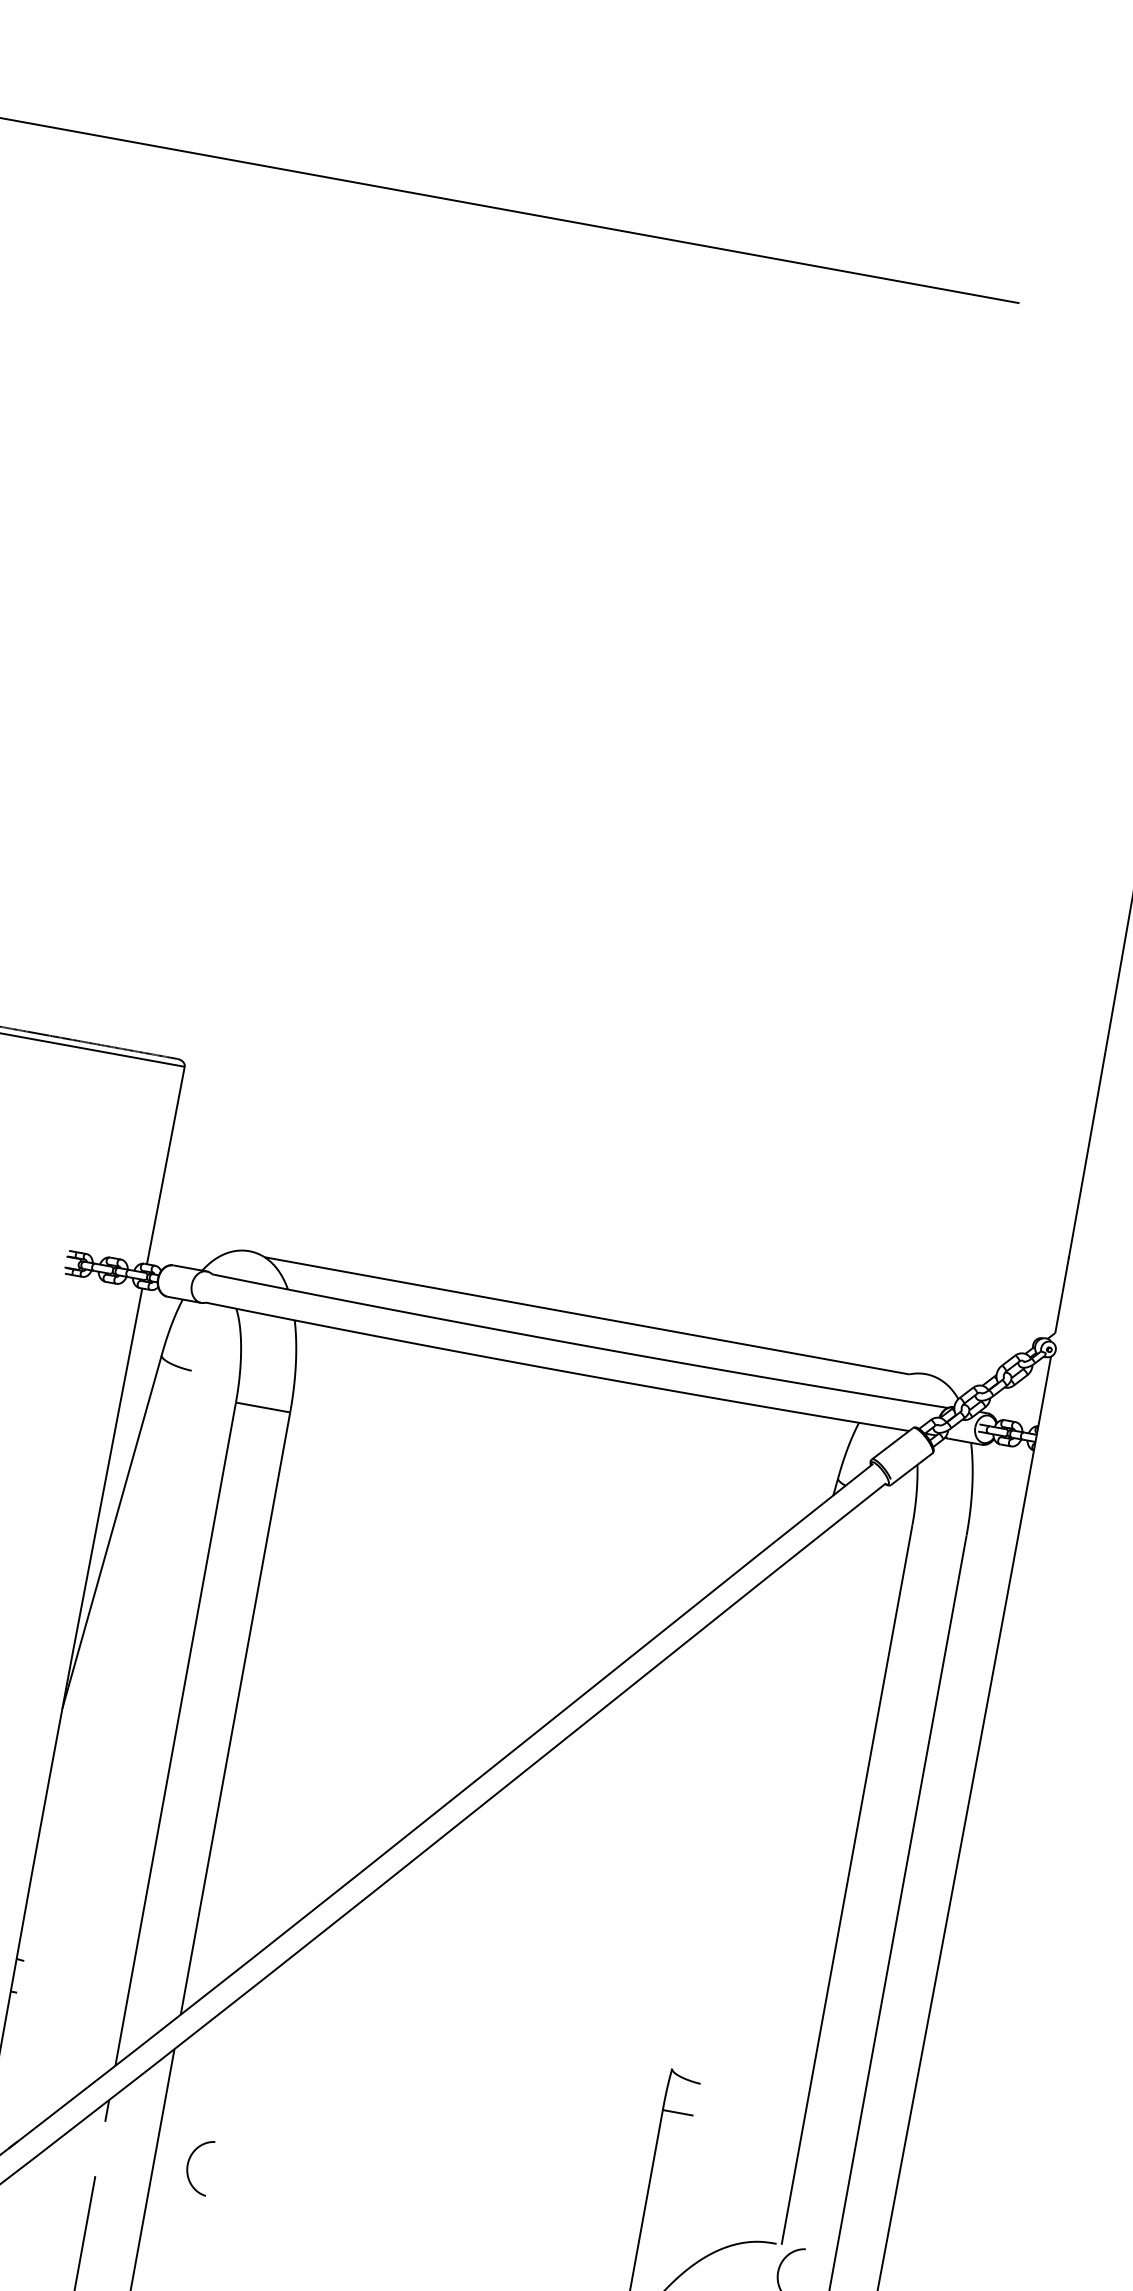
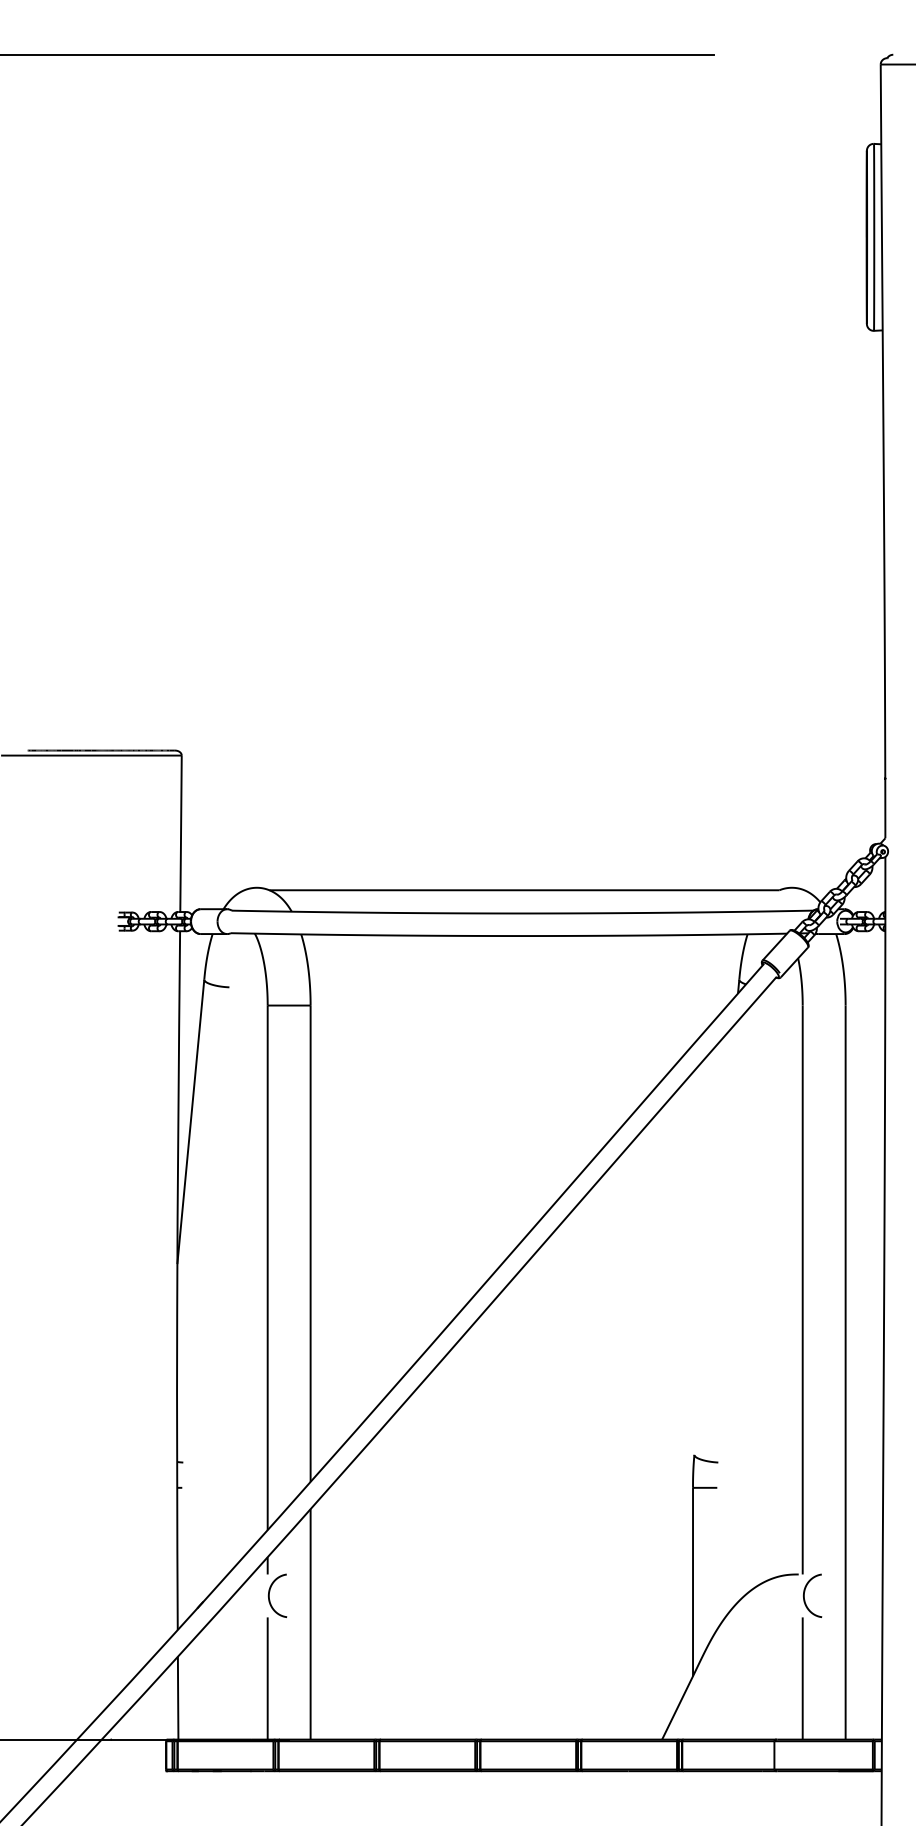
curve: (188, 2164) -> (269, 1595), moved

